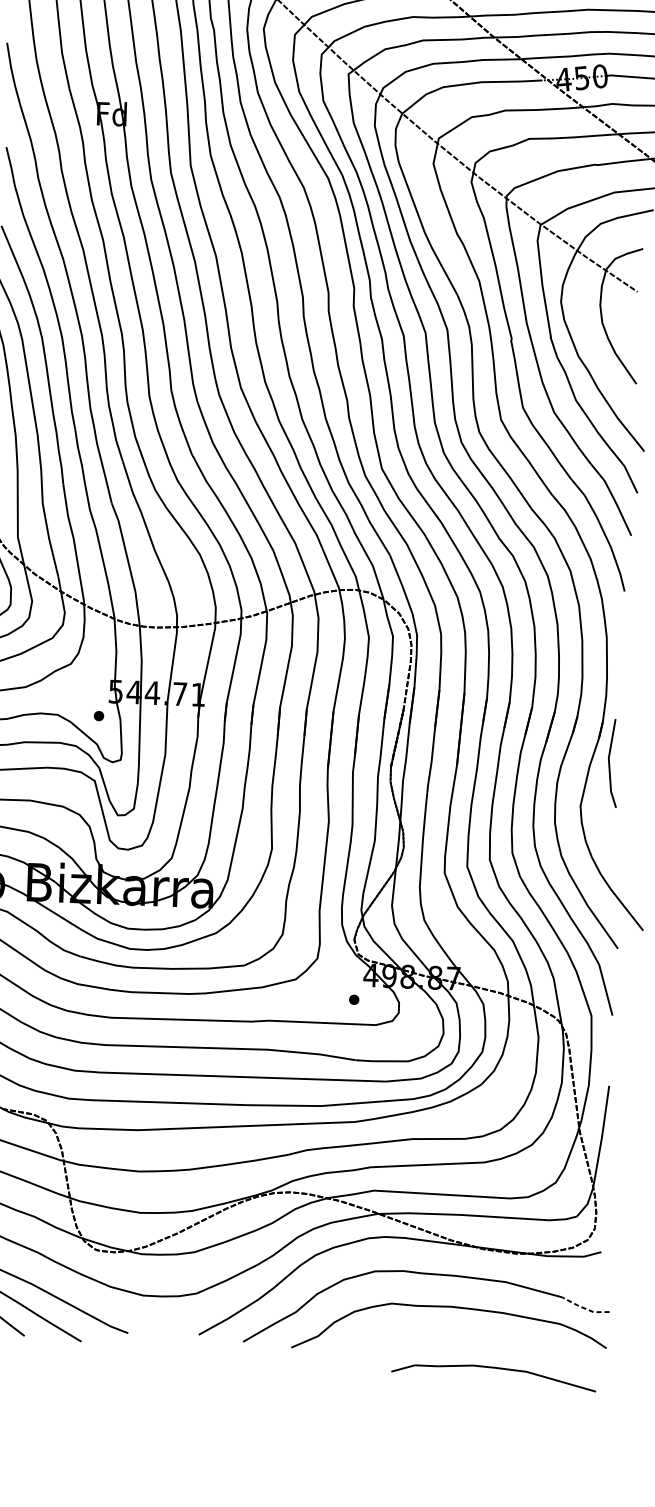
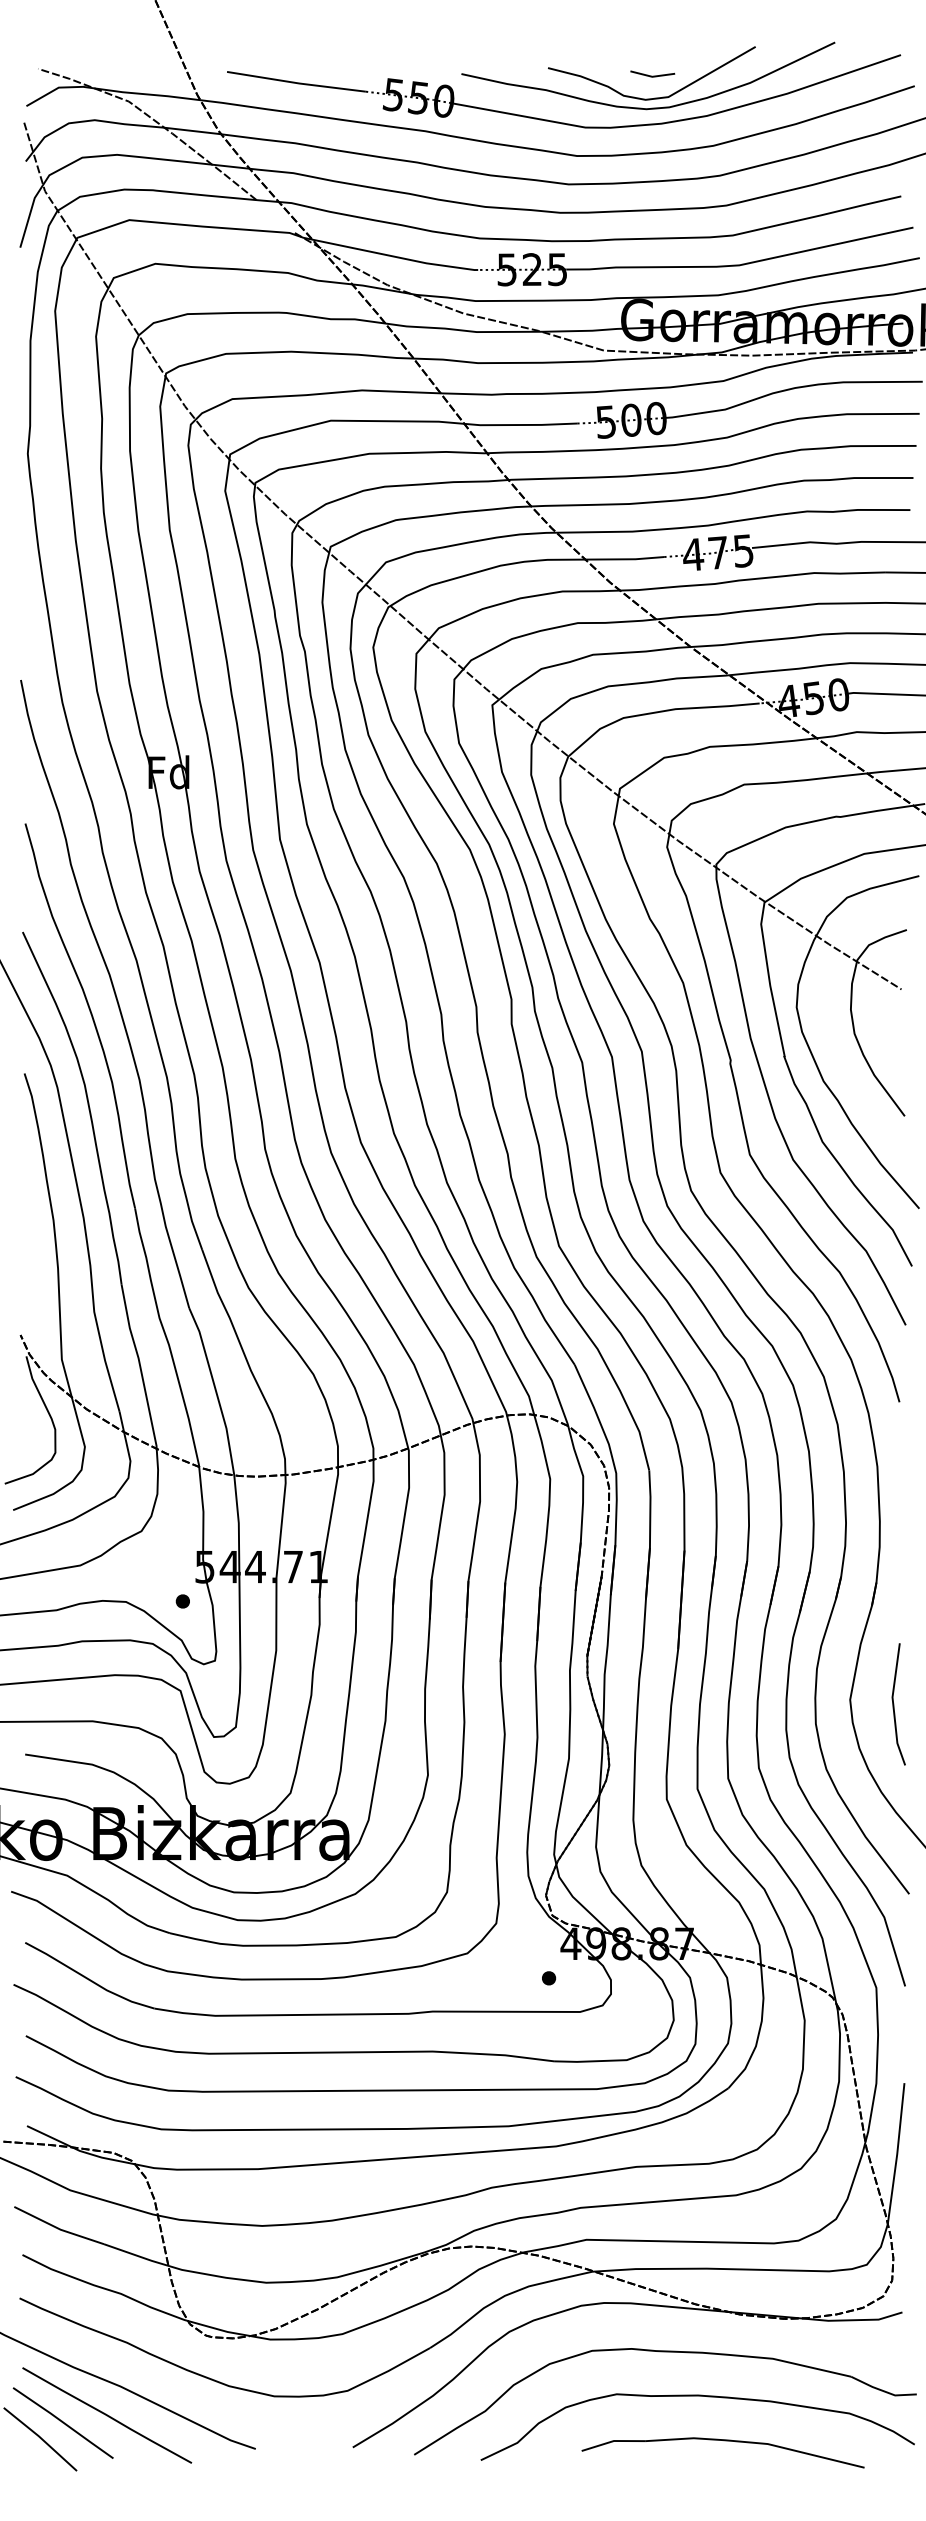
line: (610, 763) -> (894, 1704), moved
line: (584, 1308) -> (882, 2390), dashed -> solid
part: (495, 1368) -> (724, 2441), moved

